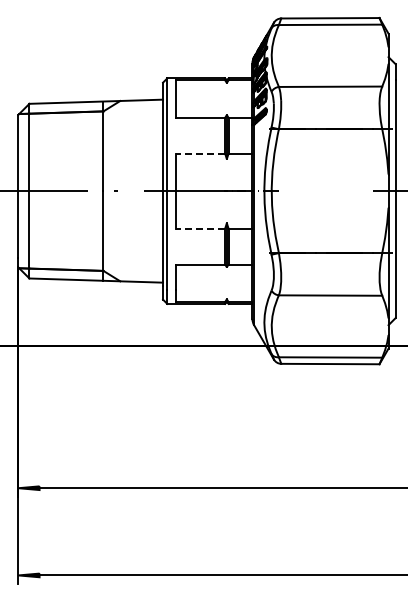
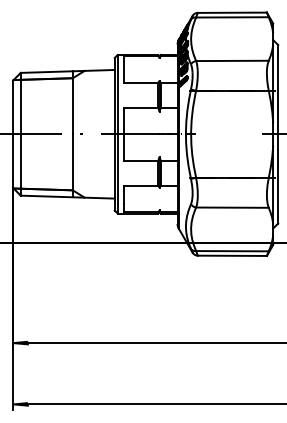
line: (200, 153) -> (141, 107), dashed -> solid
line: (200, 228) -> (141, 160), dashed -> solid

